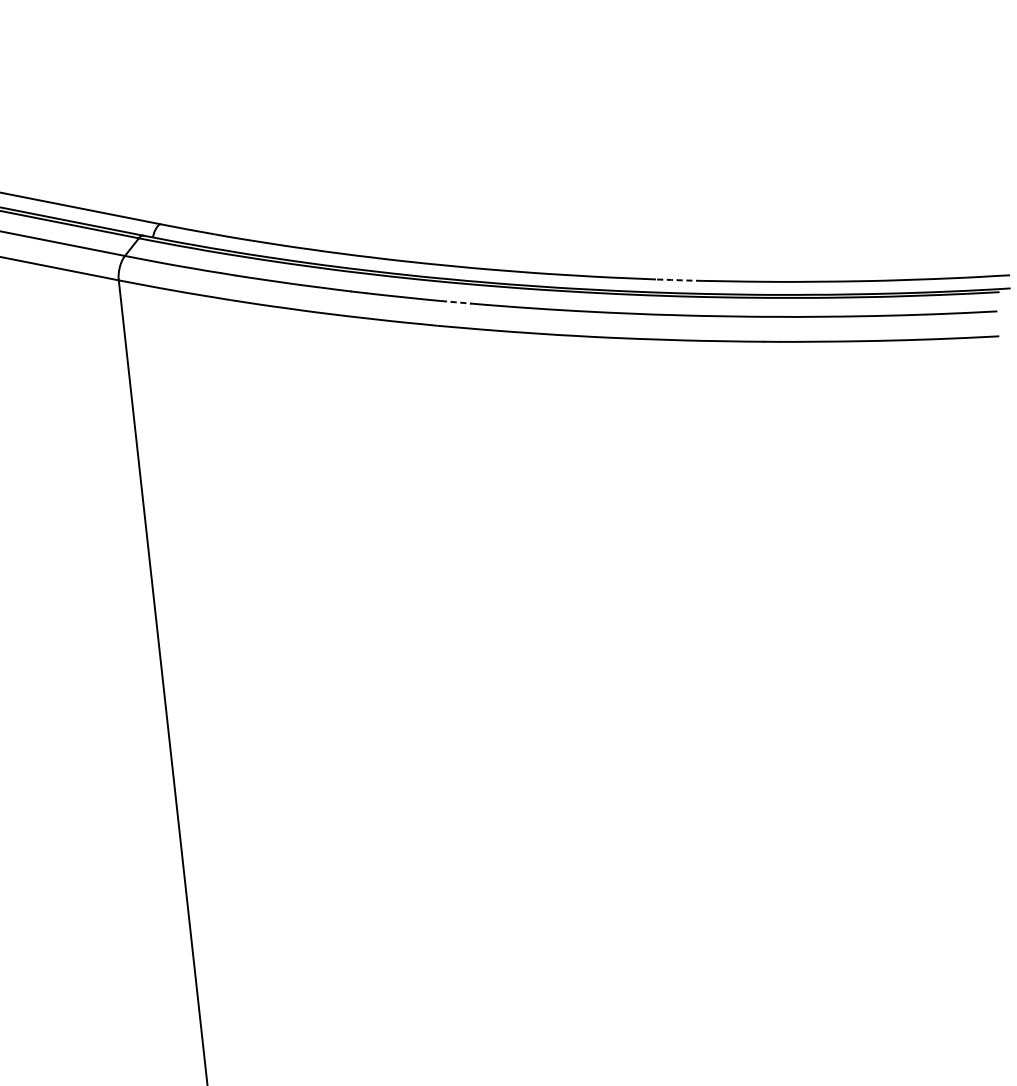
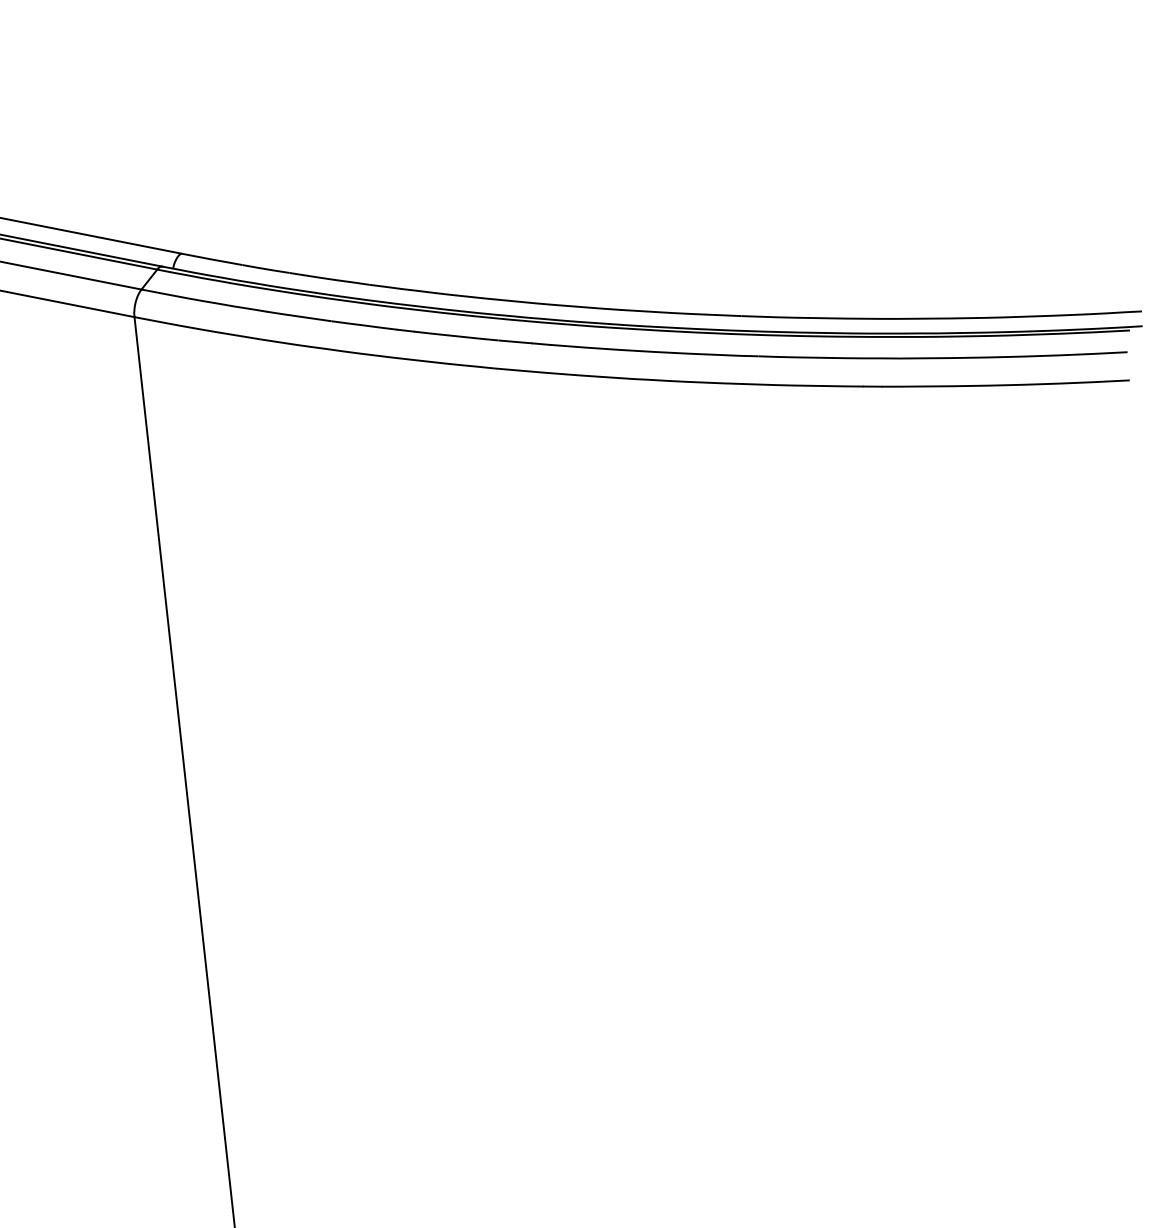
line: (678, 279) -> (767, 316), dashed -> solid
line: (455, 301) -> (515, 341), dashed -> solid

